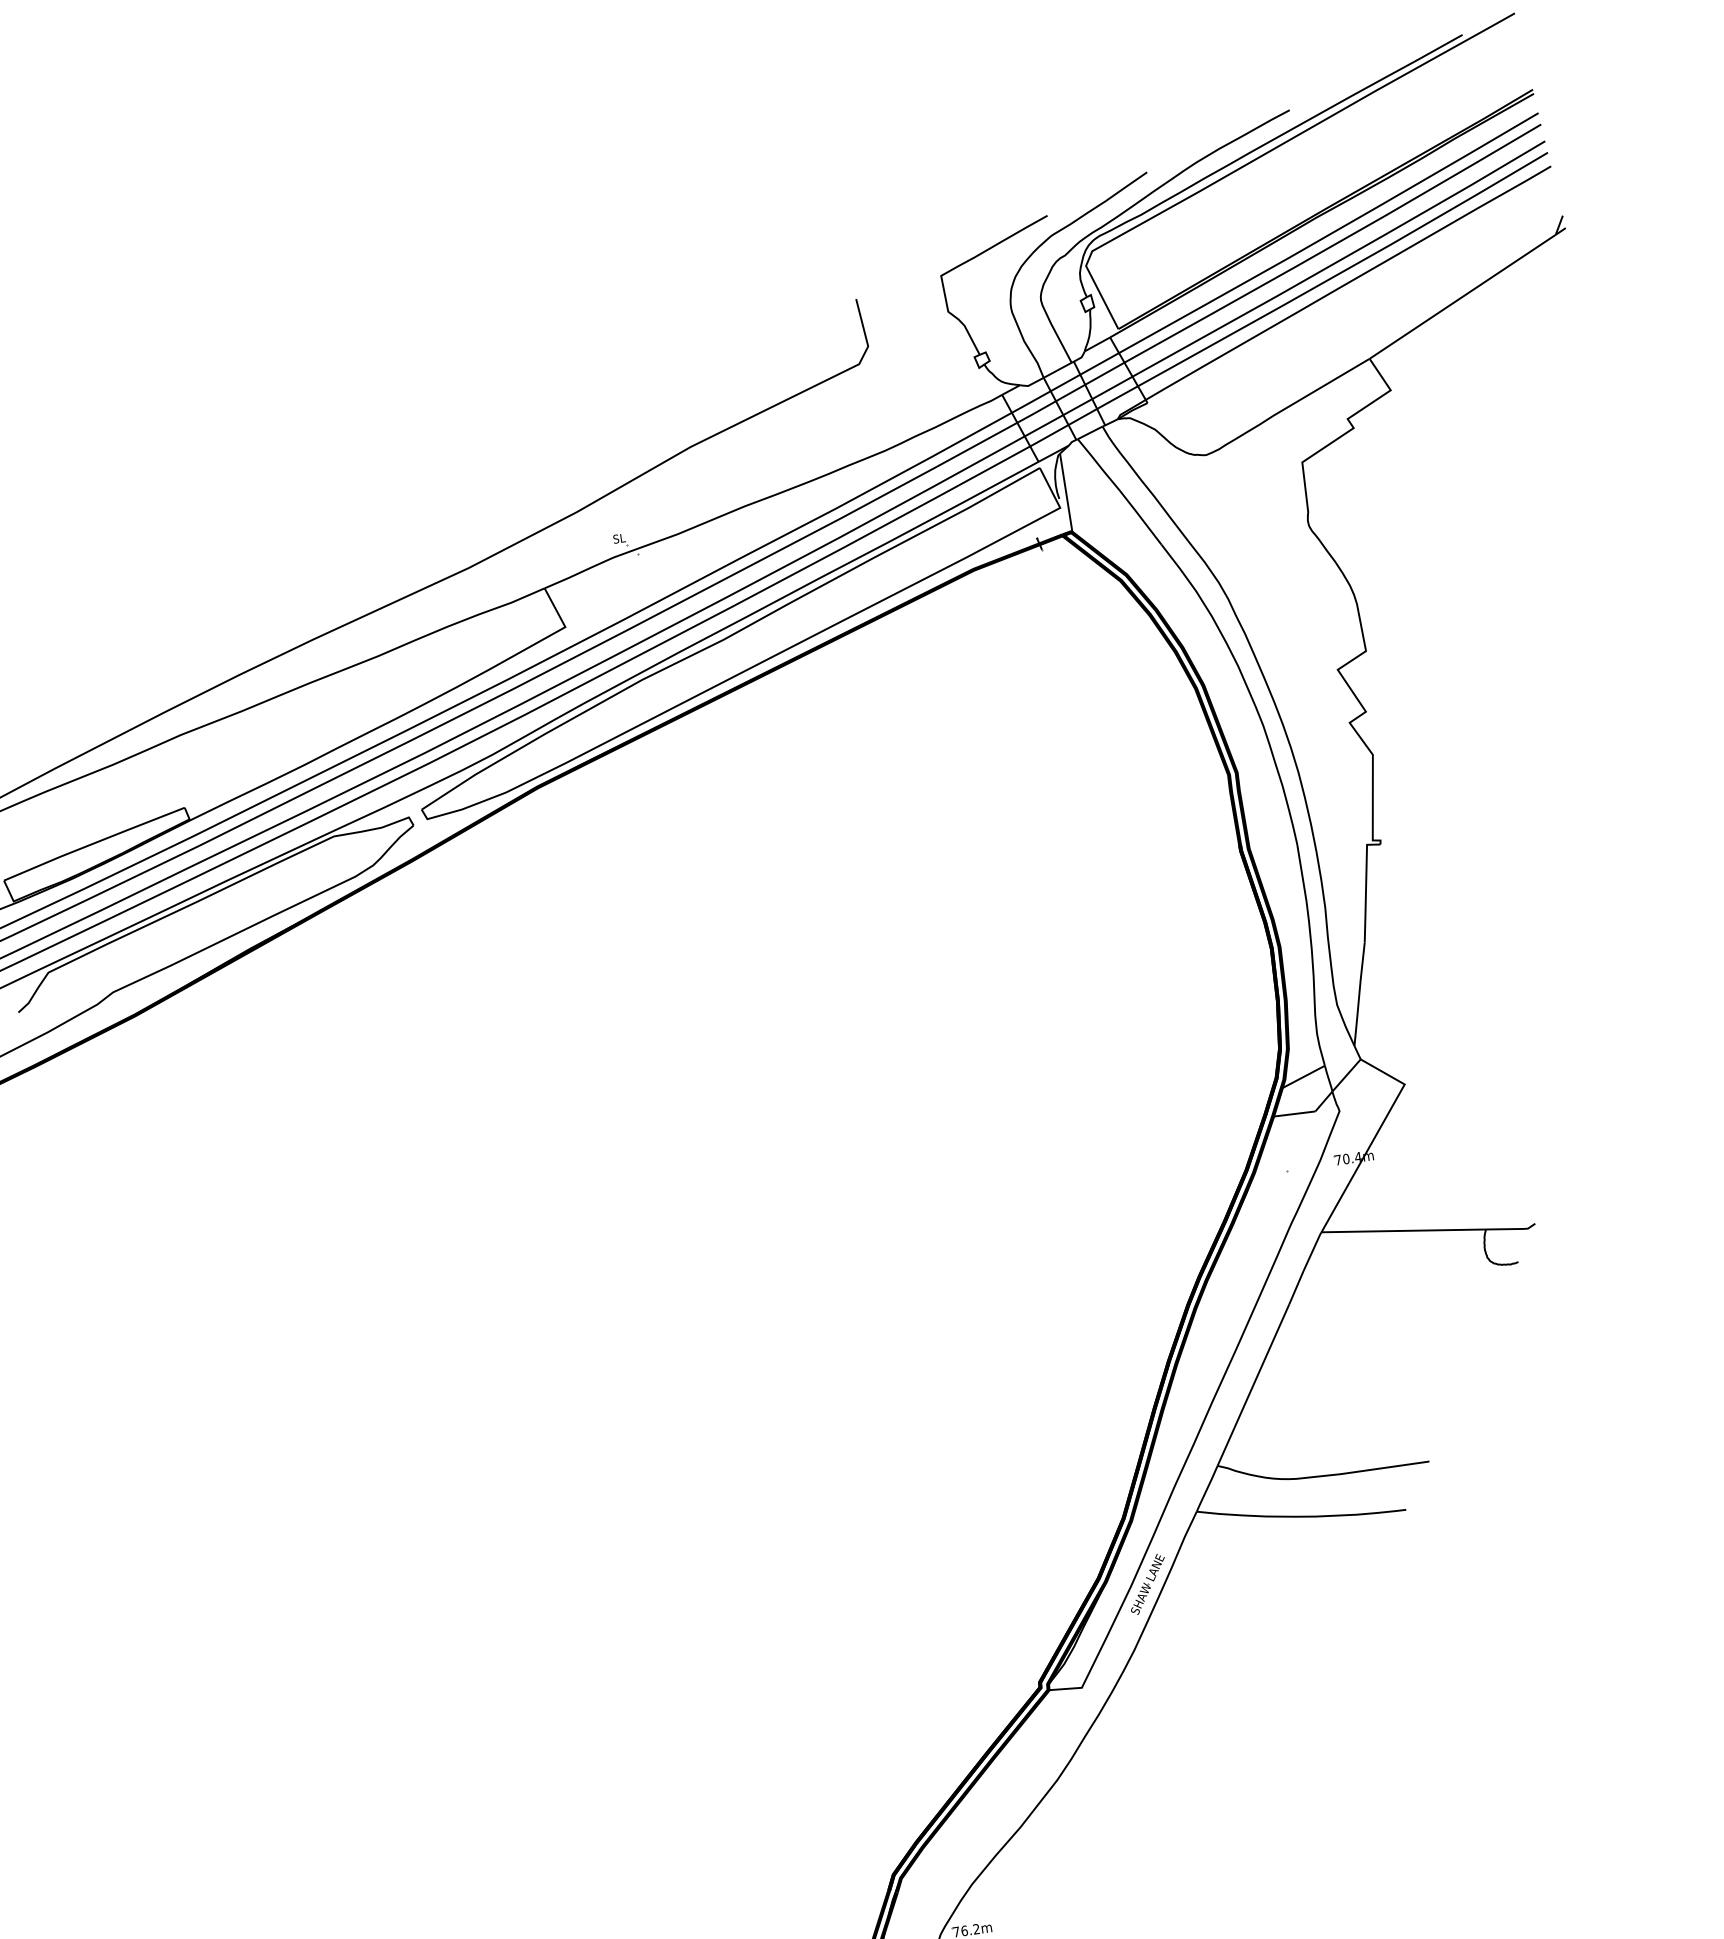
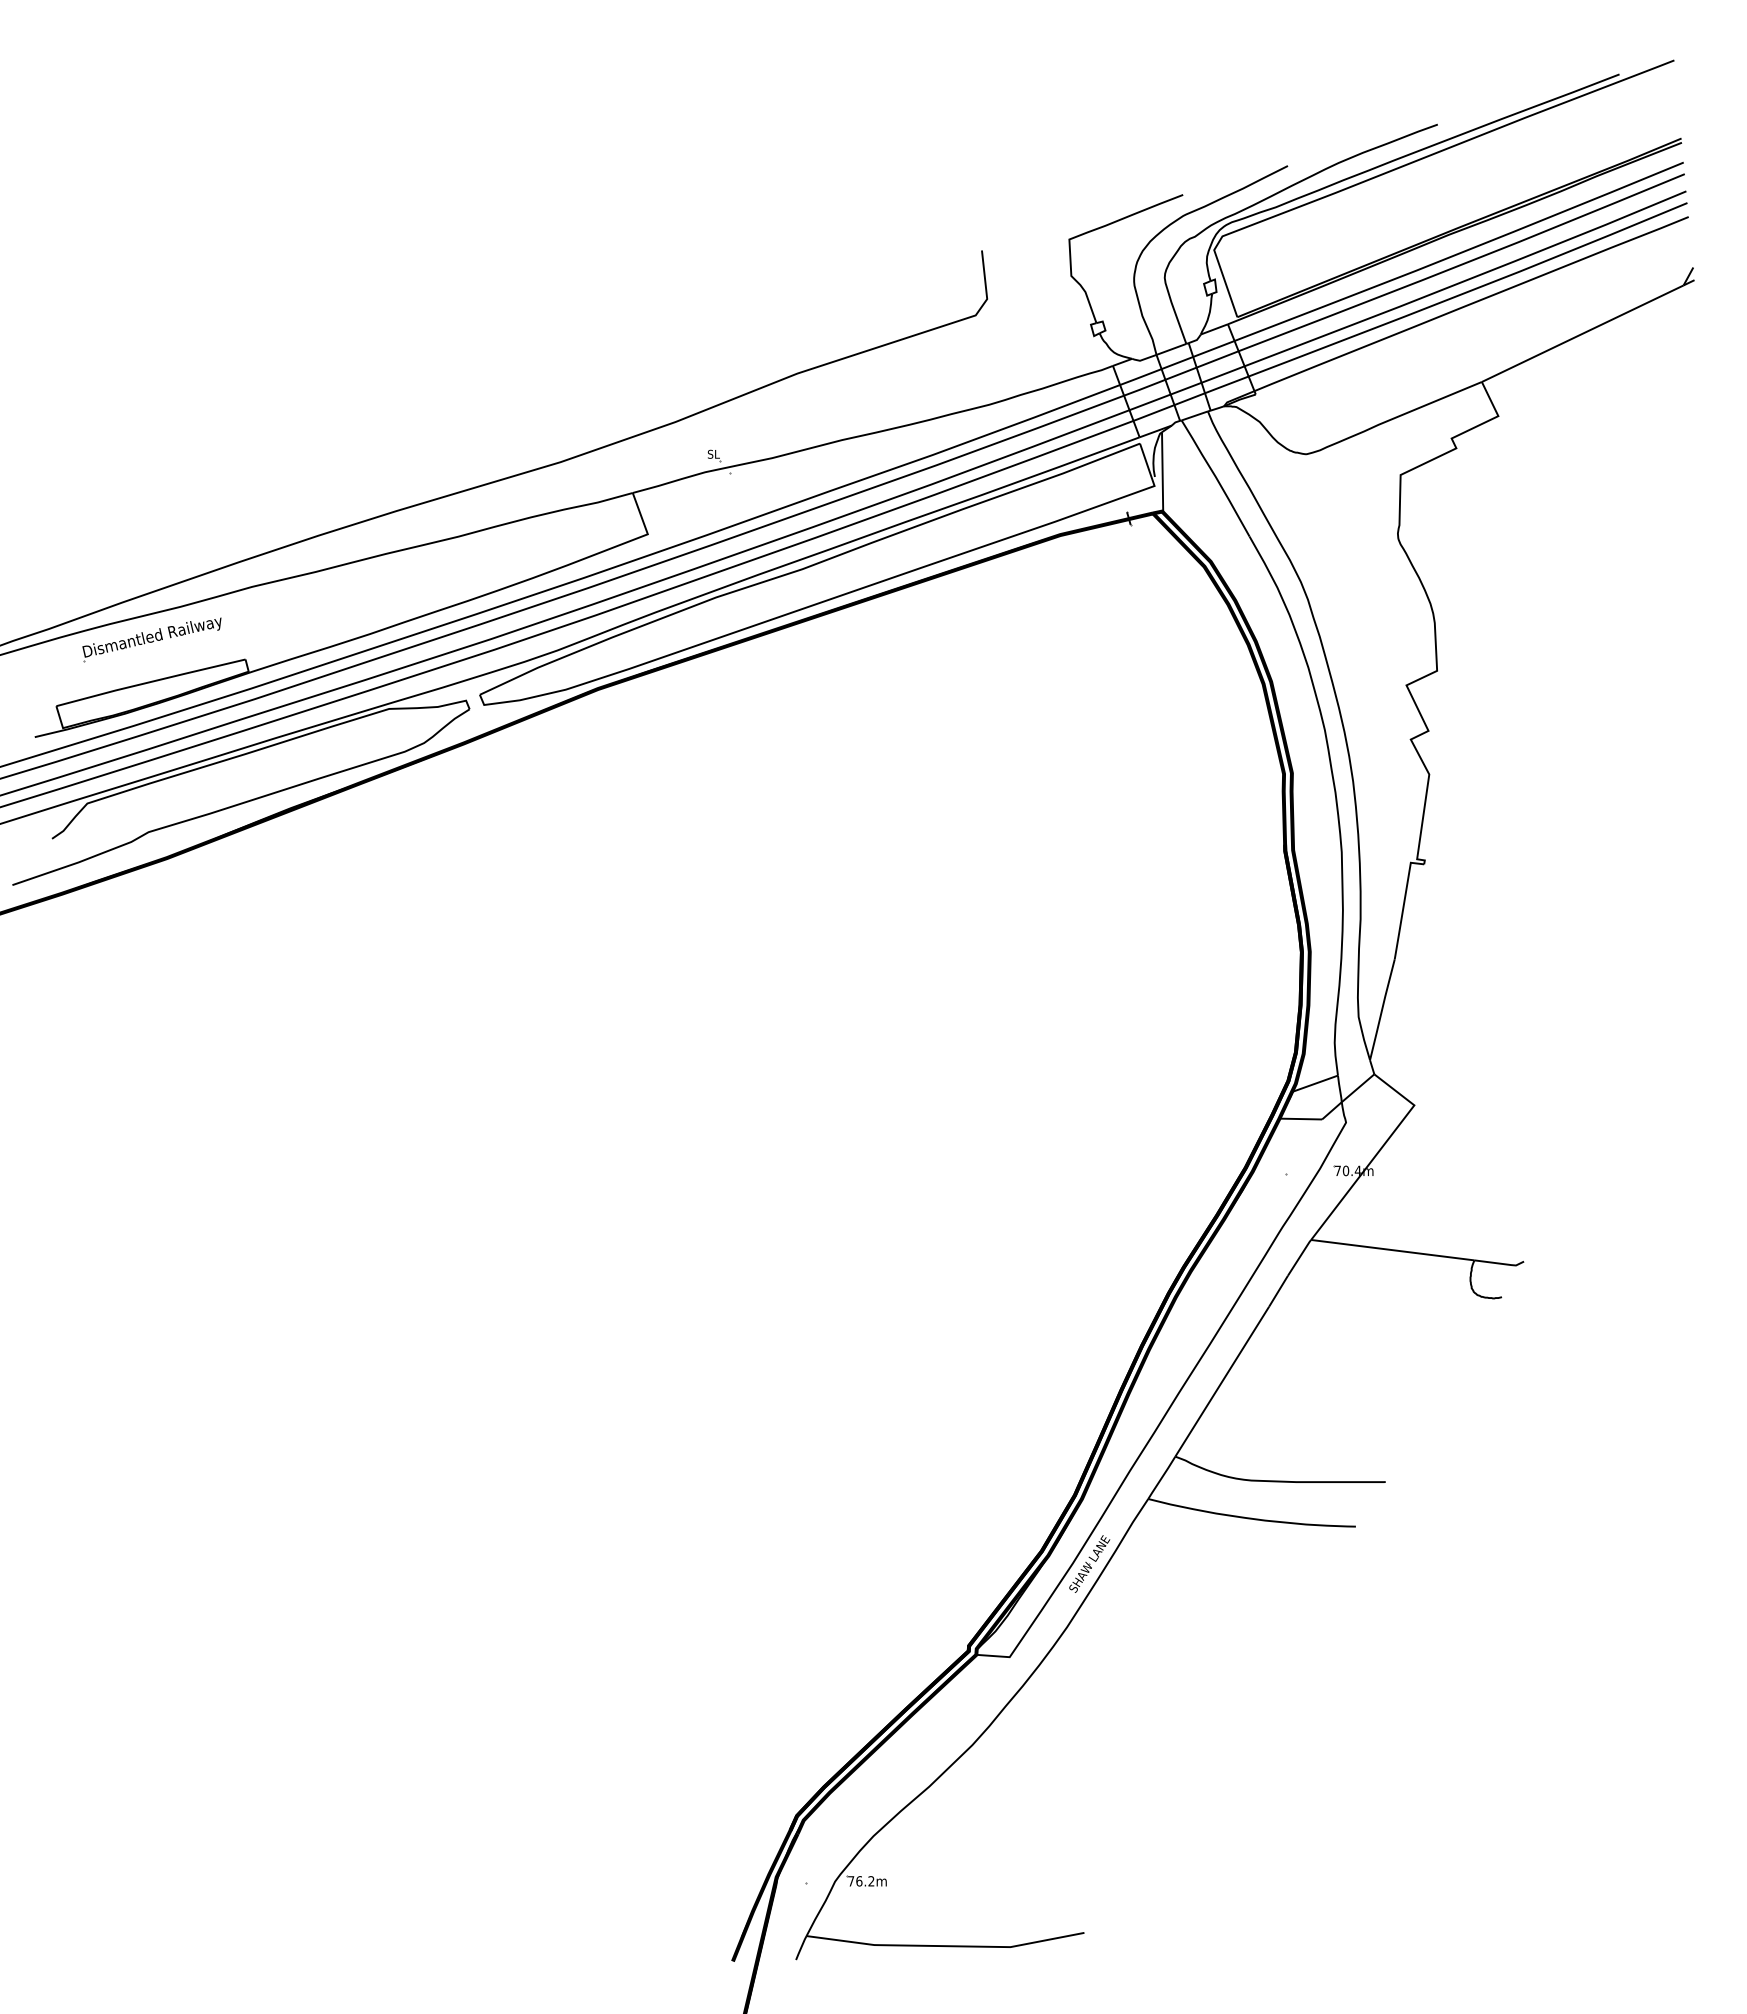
part: (88, 801) -> (151, 639), added

